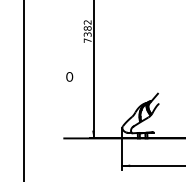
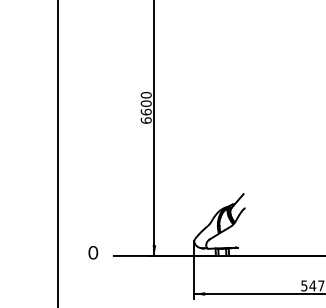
text: (87, 31) -> (145, 107), 7382 -> 6600
text: (69, 76) -> (93, 252), moved

